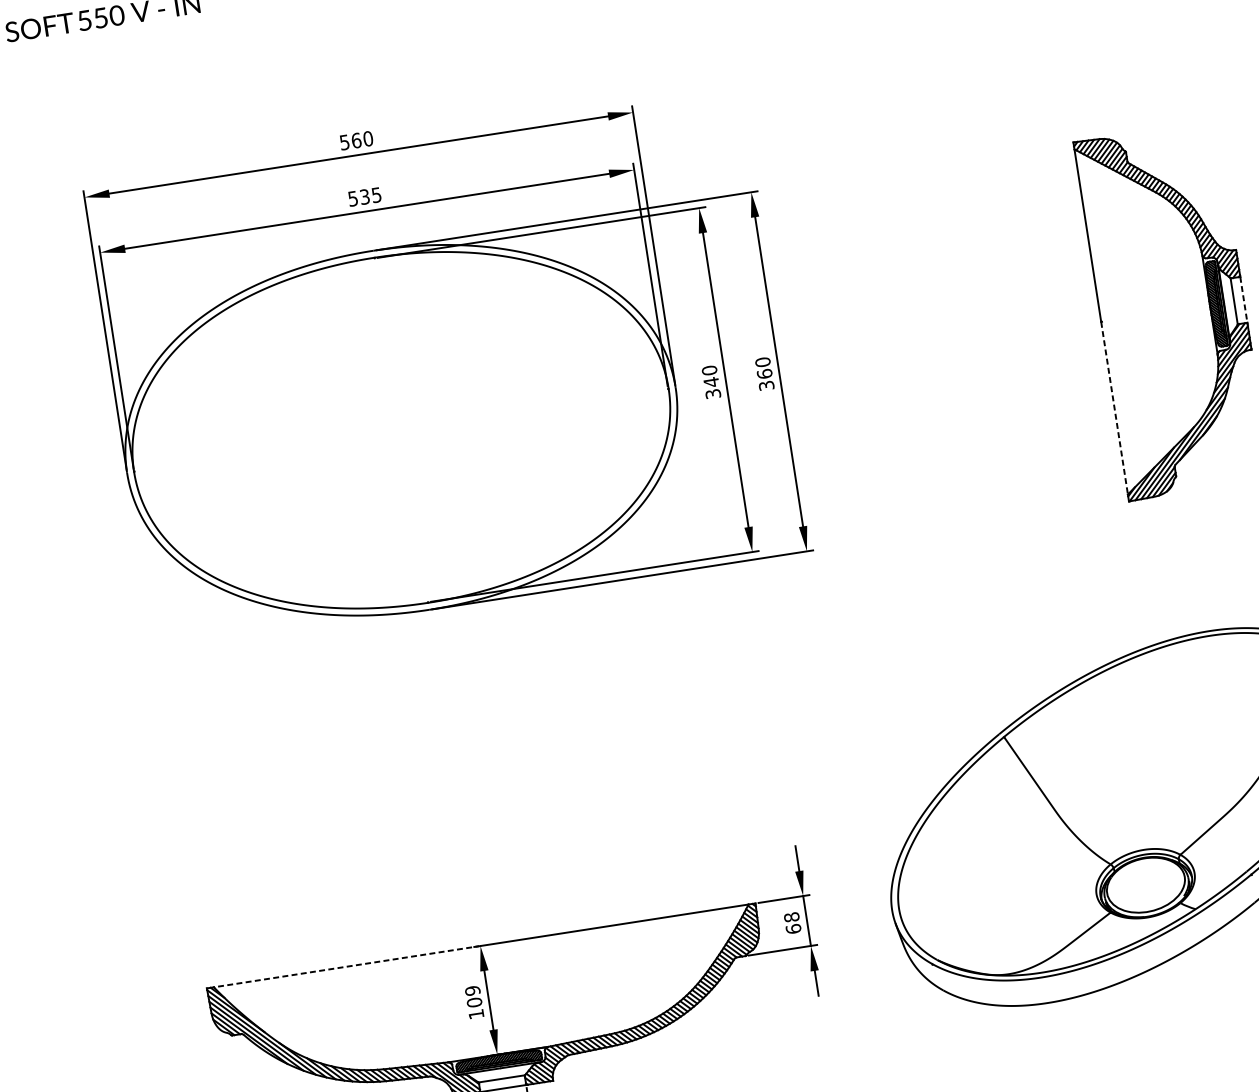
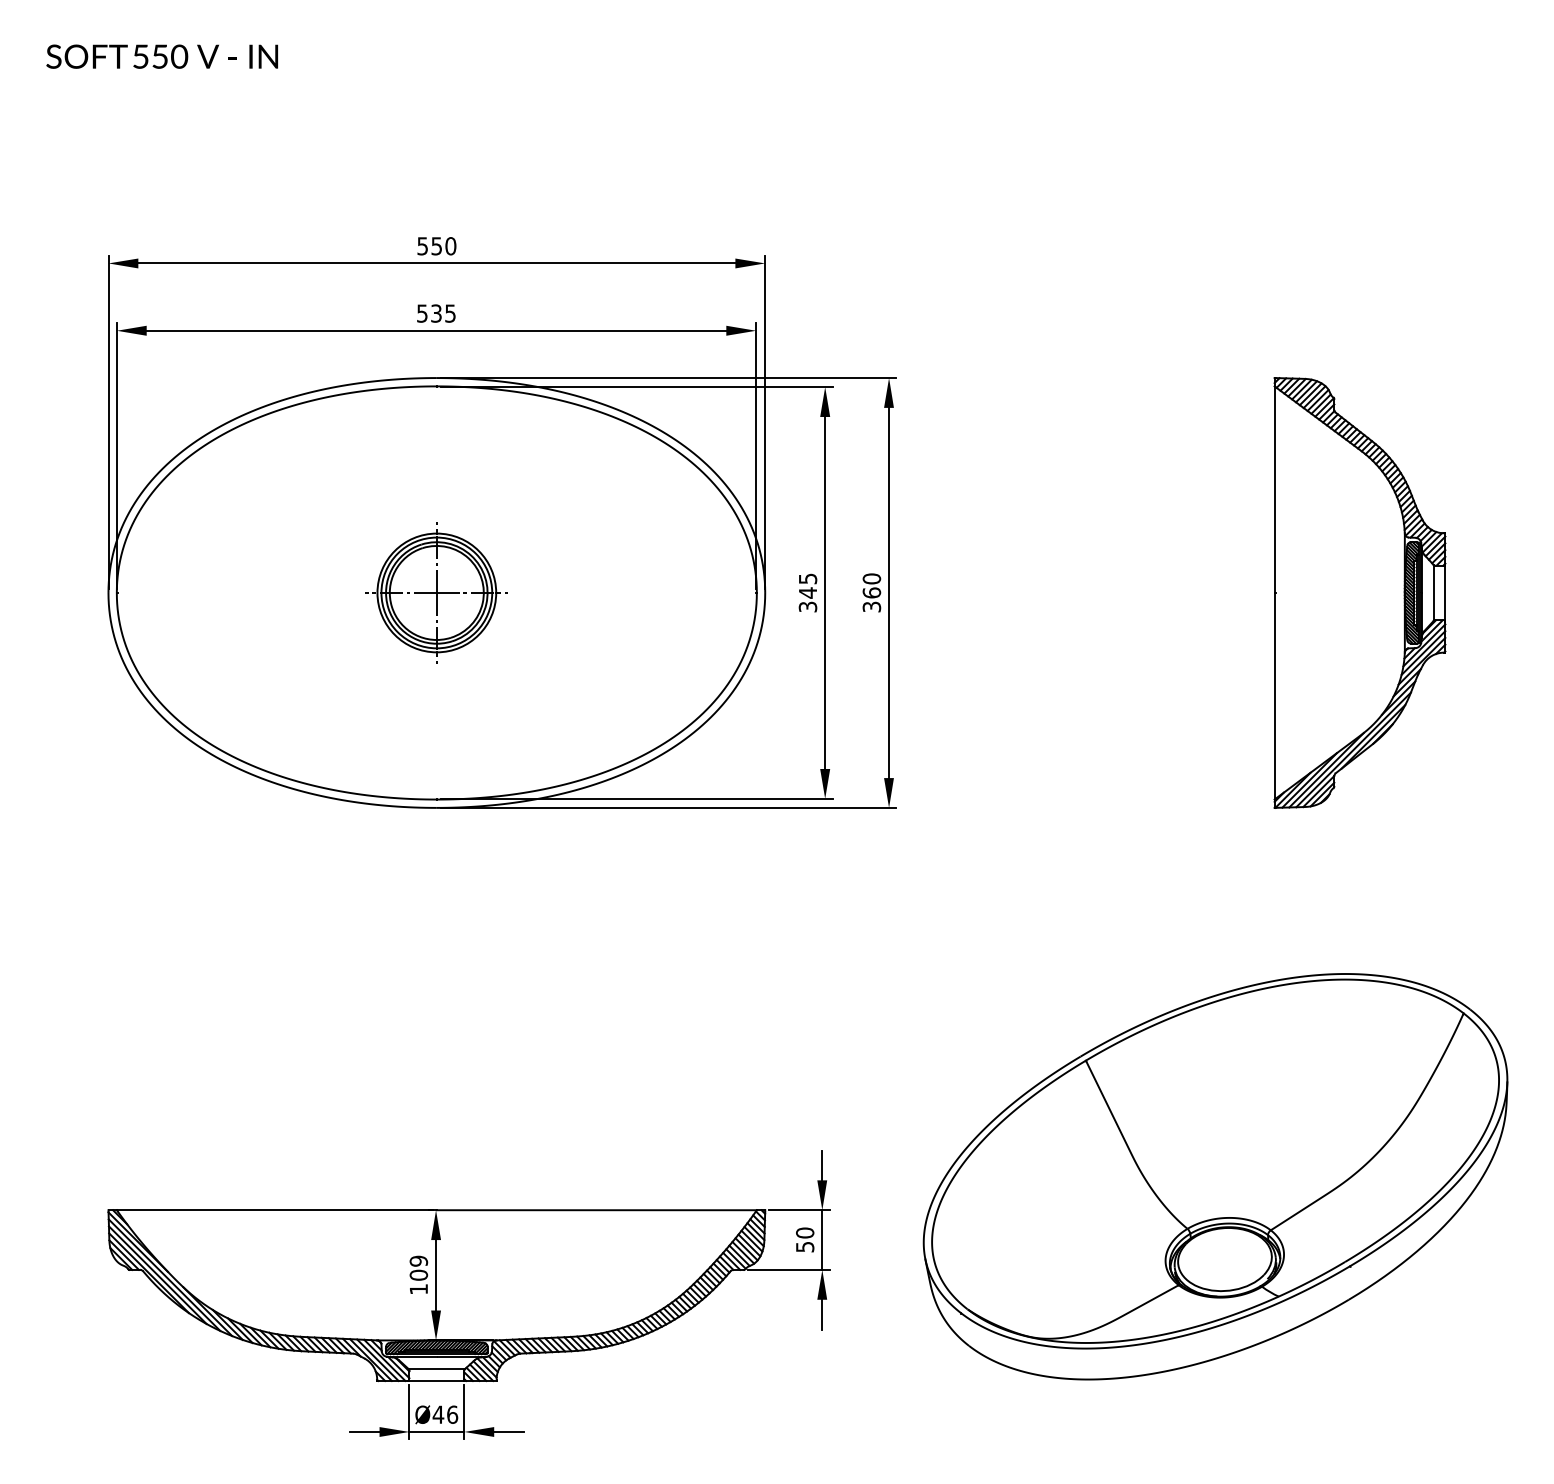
text: (356, 140) -> (436, 246), 560 -> 550
line: (1244, 300) -> (1445, 593), dashed -> solid
text: (709, 370) -> (807, 578), 340 -> 345
line: (1114, 408) -> (1274, 696), dashed -> solid
part: (401, 429) -> (436, 592), added
text: (792, 922) -> (805, 1239), 68 -> 50
line: (347, 966) -> (276, 1210), dashed -> solid

